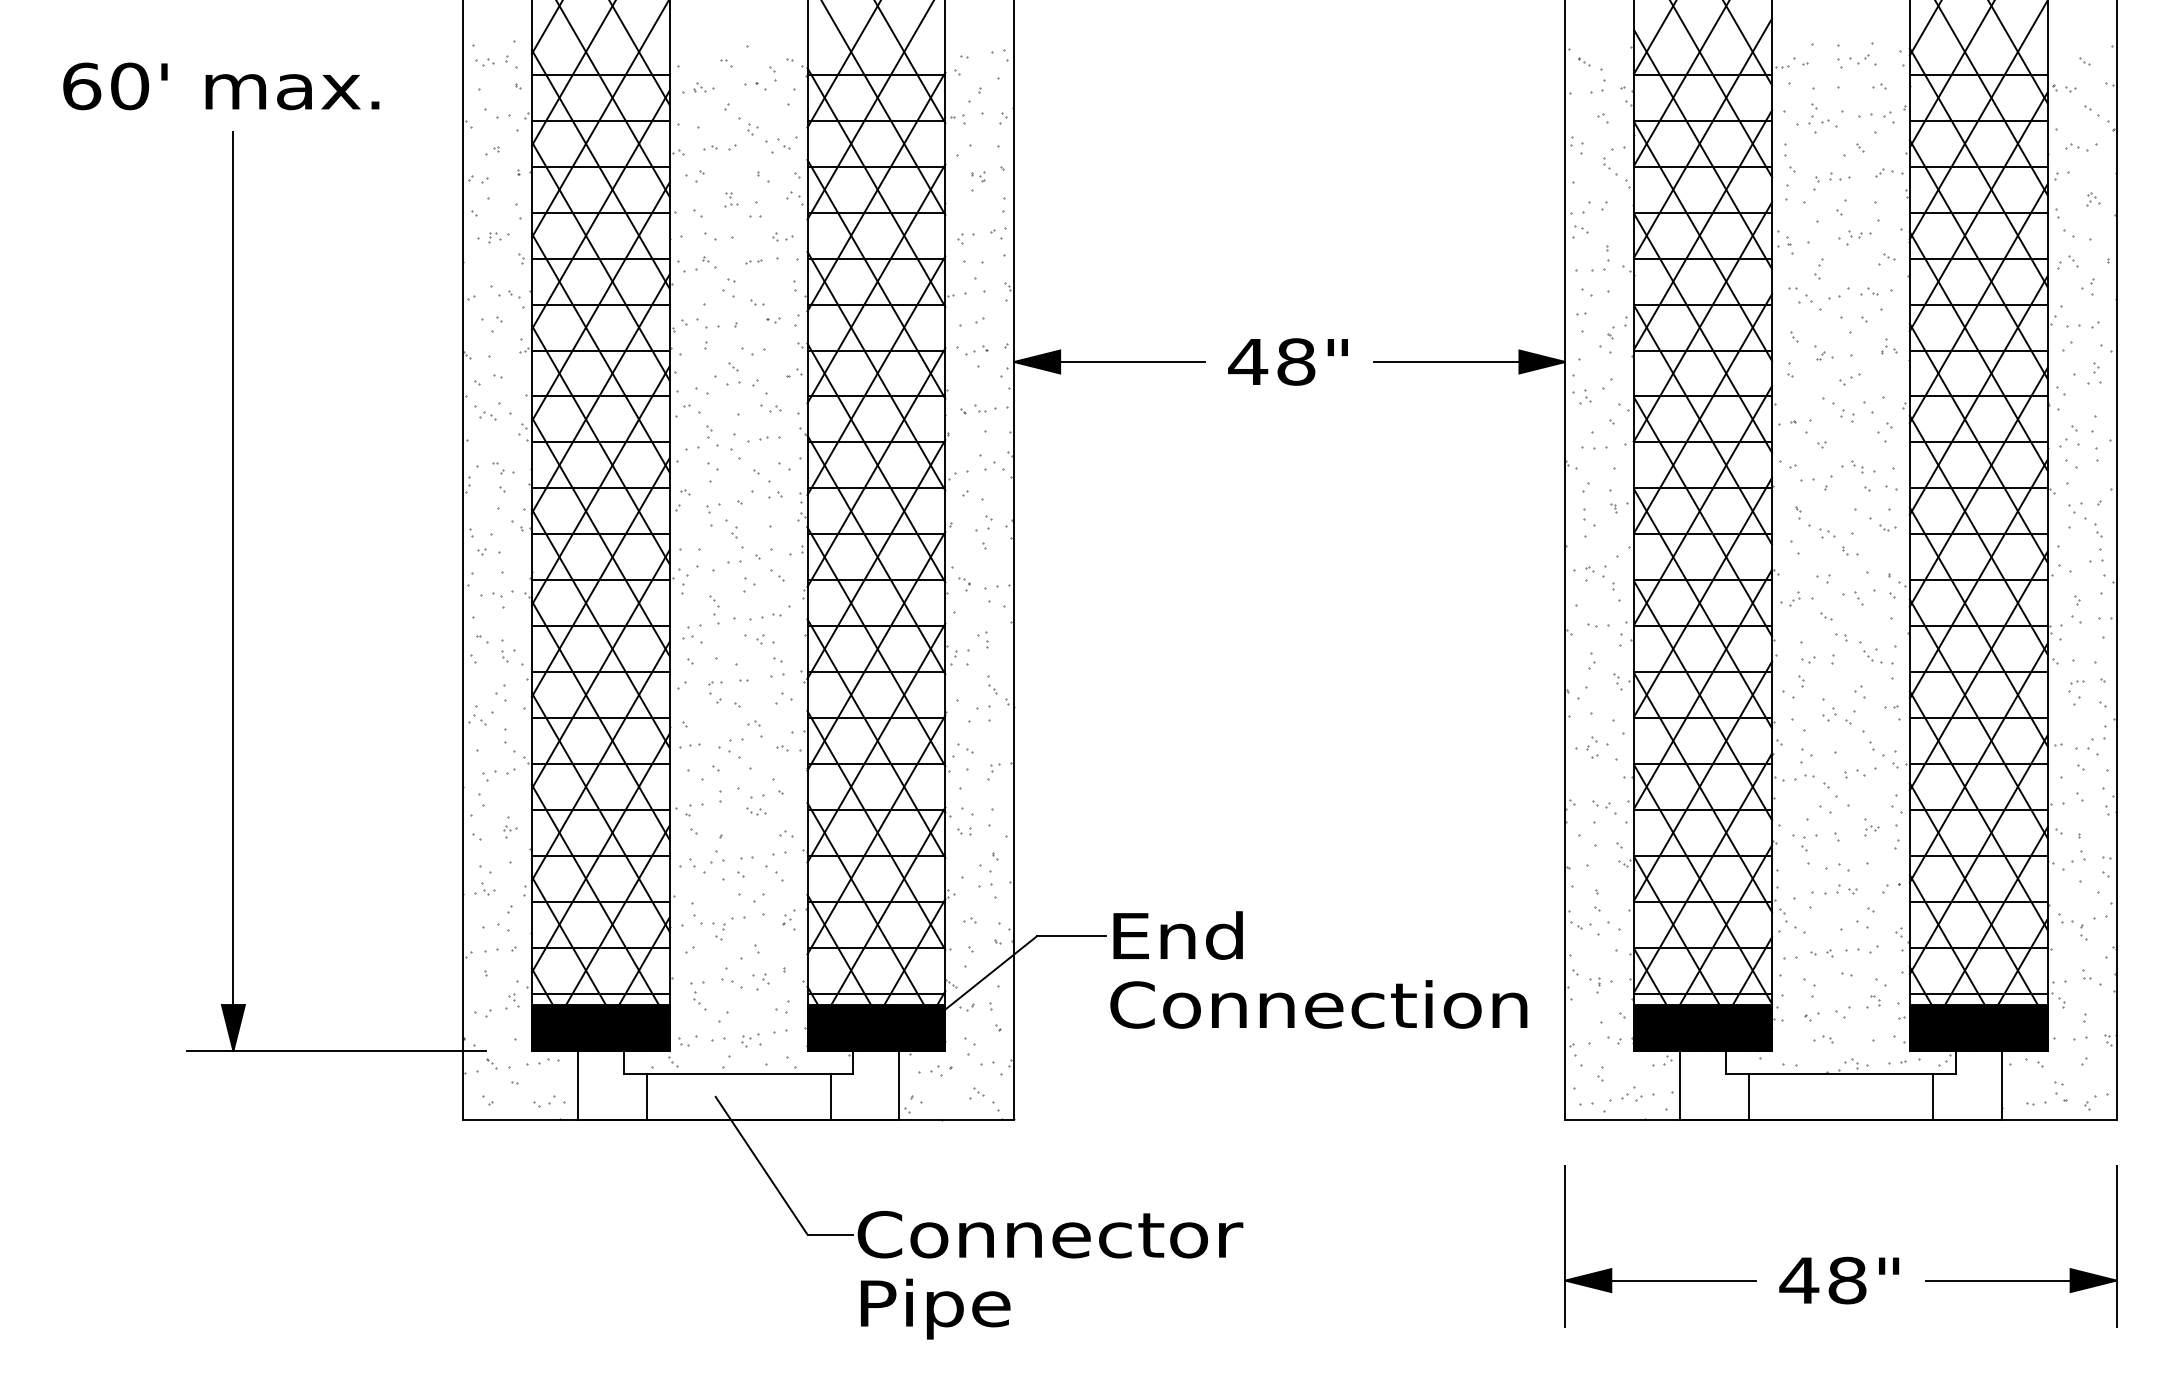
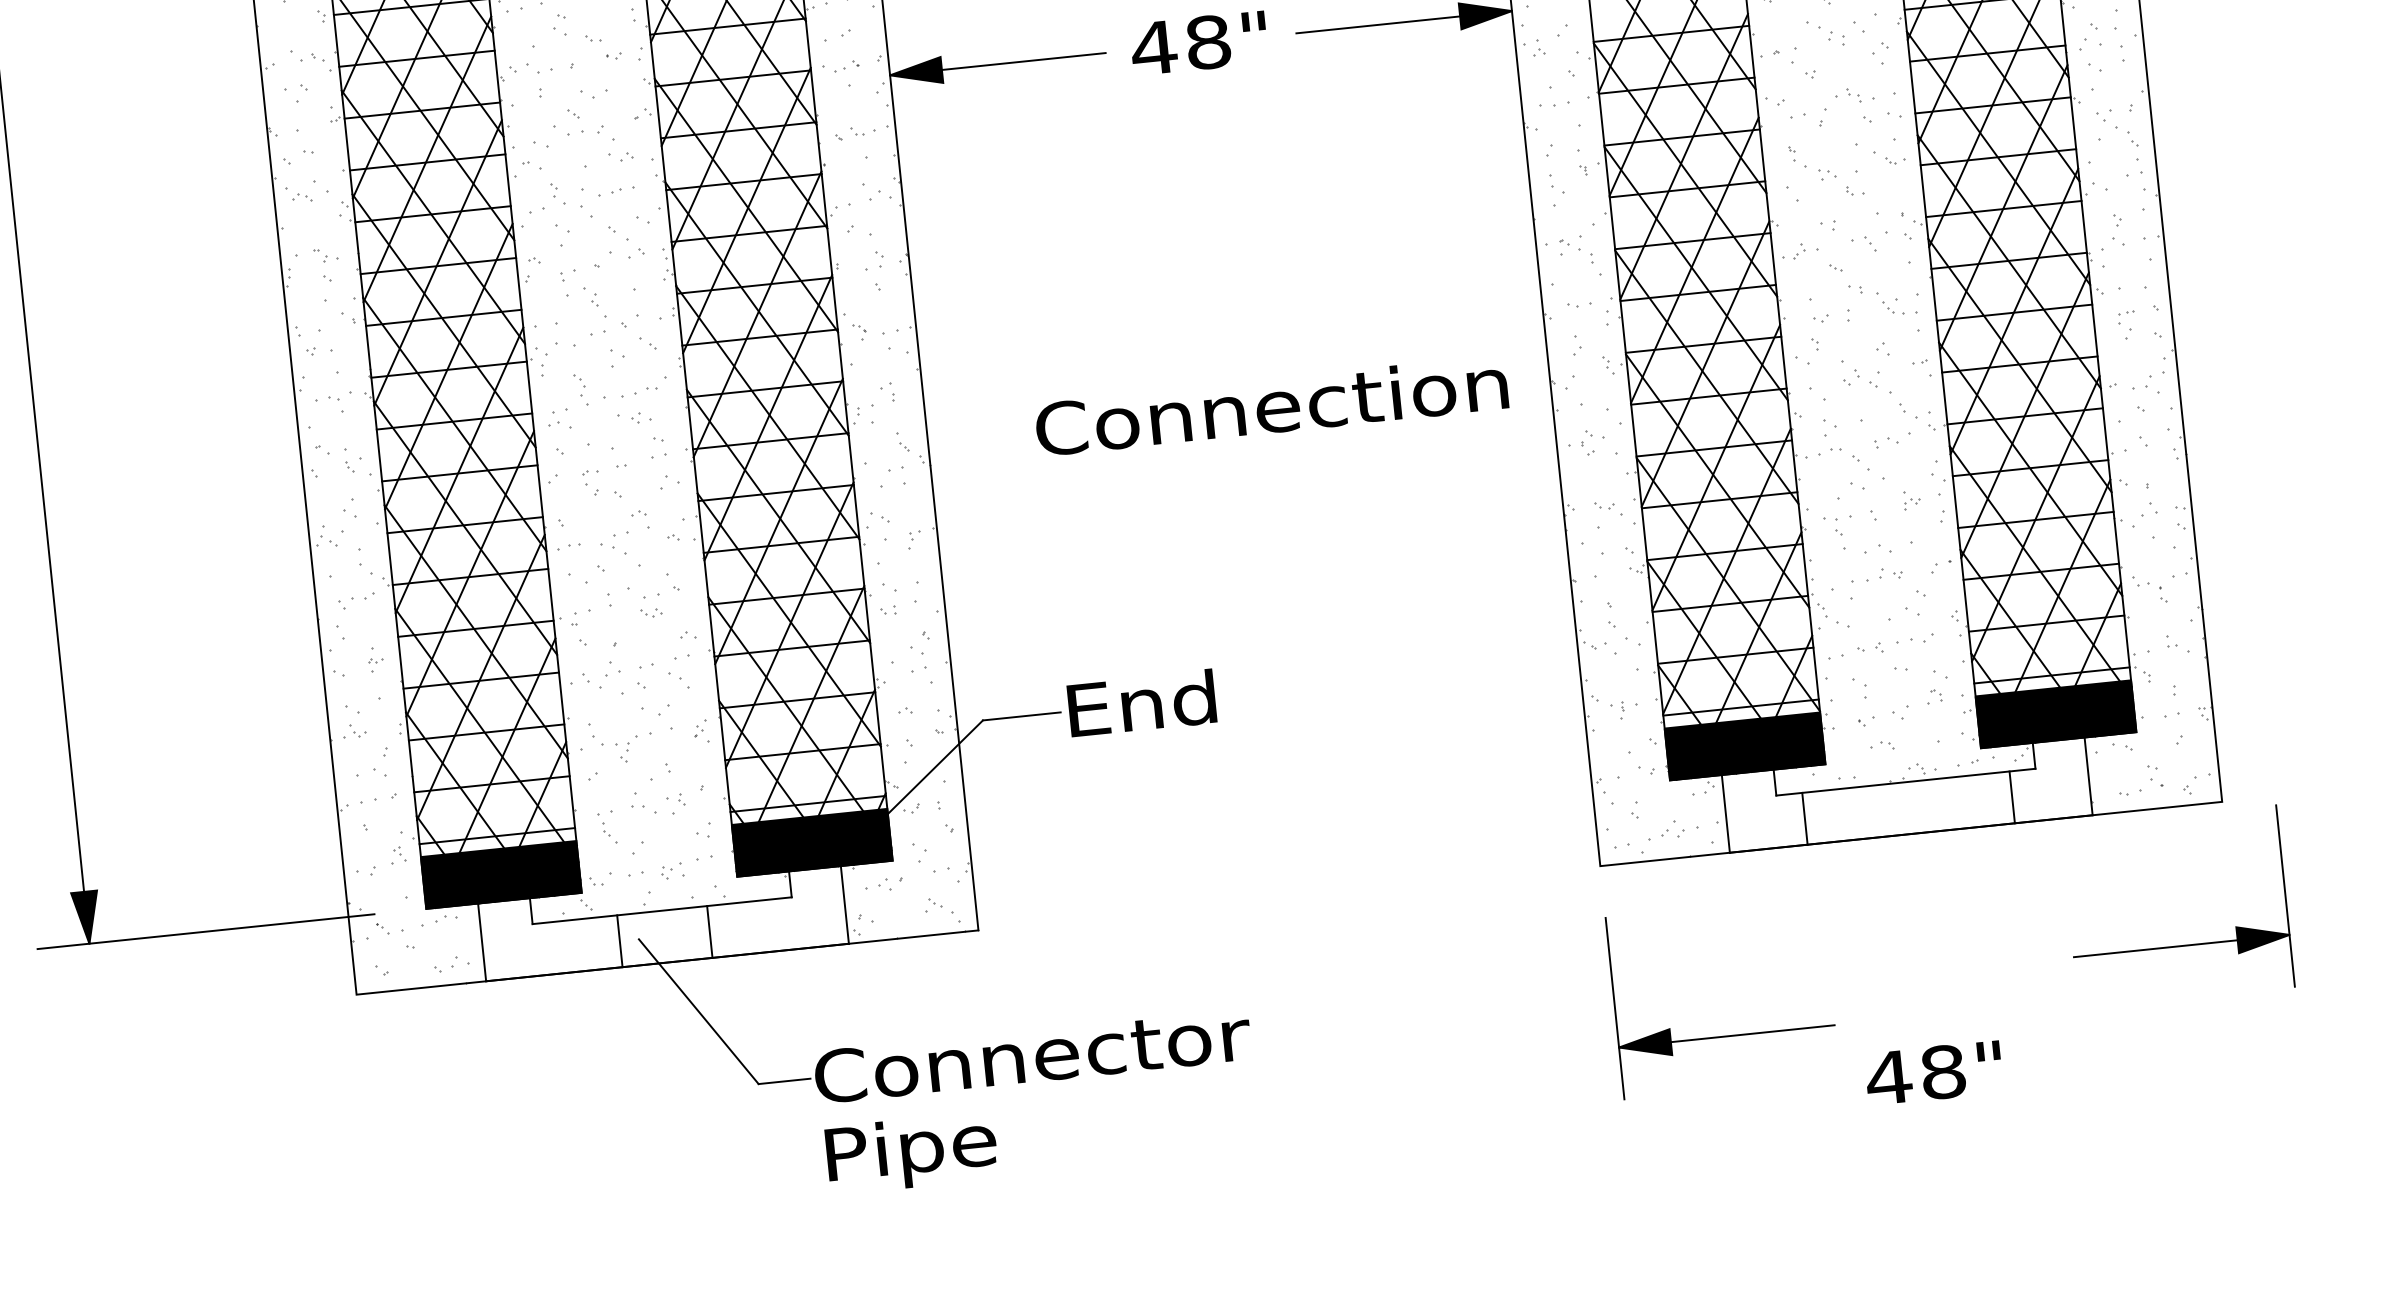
text: (1318, 1004) -> (1271, 405), moved
line: (646, 1096) -> (619, 940), moved
line: (830, 1096) -> (709, 931), moved
text: (1839, 1280) -> (1934, 1072), moved
part: (2021, 1280) -> (2182, 945), moved

